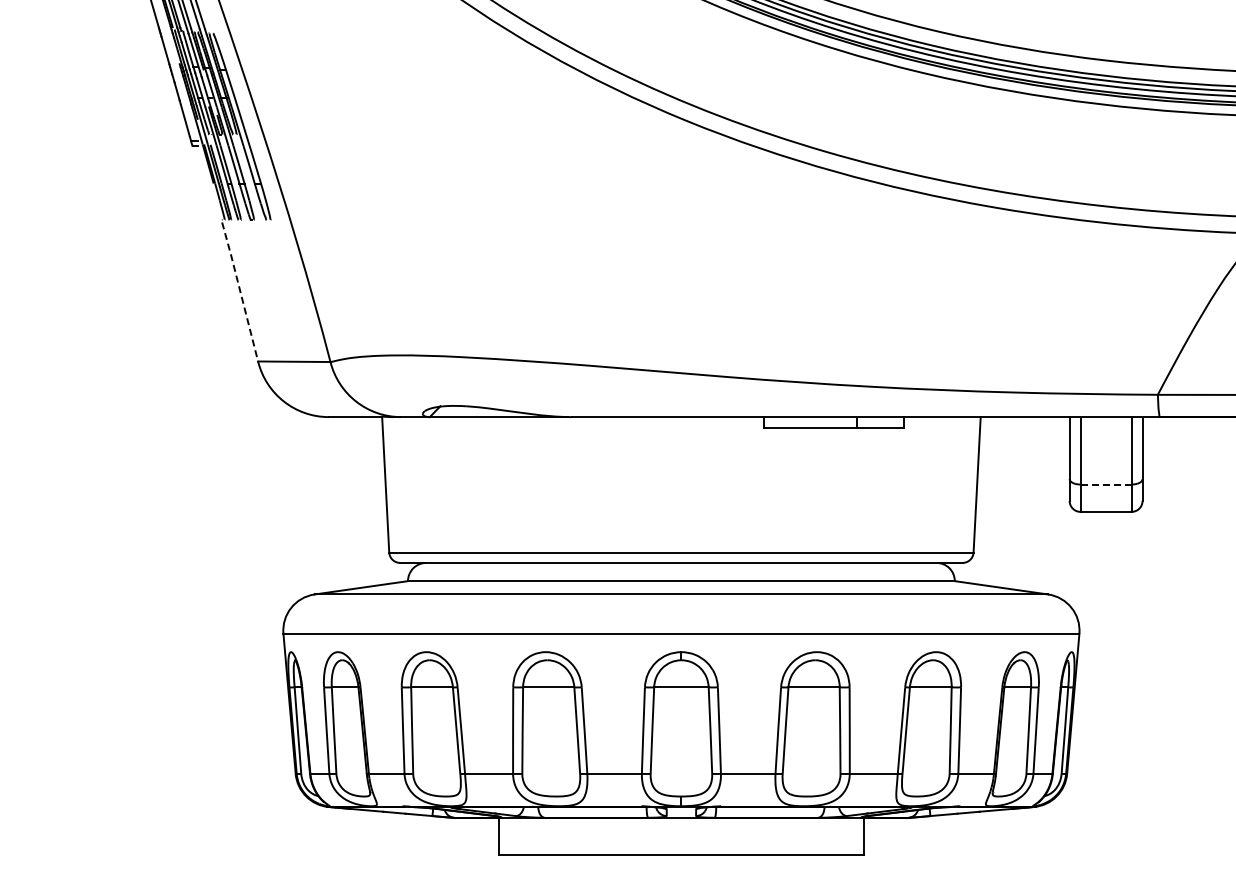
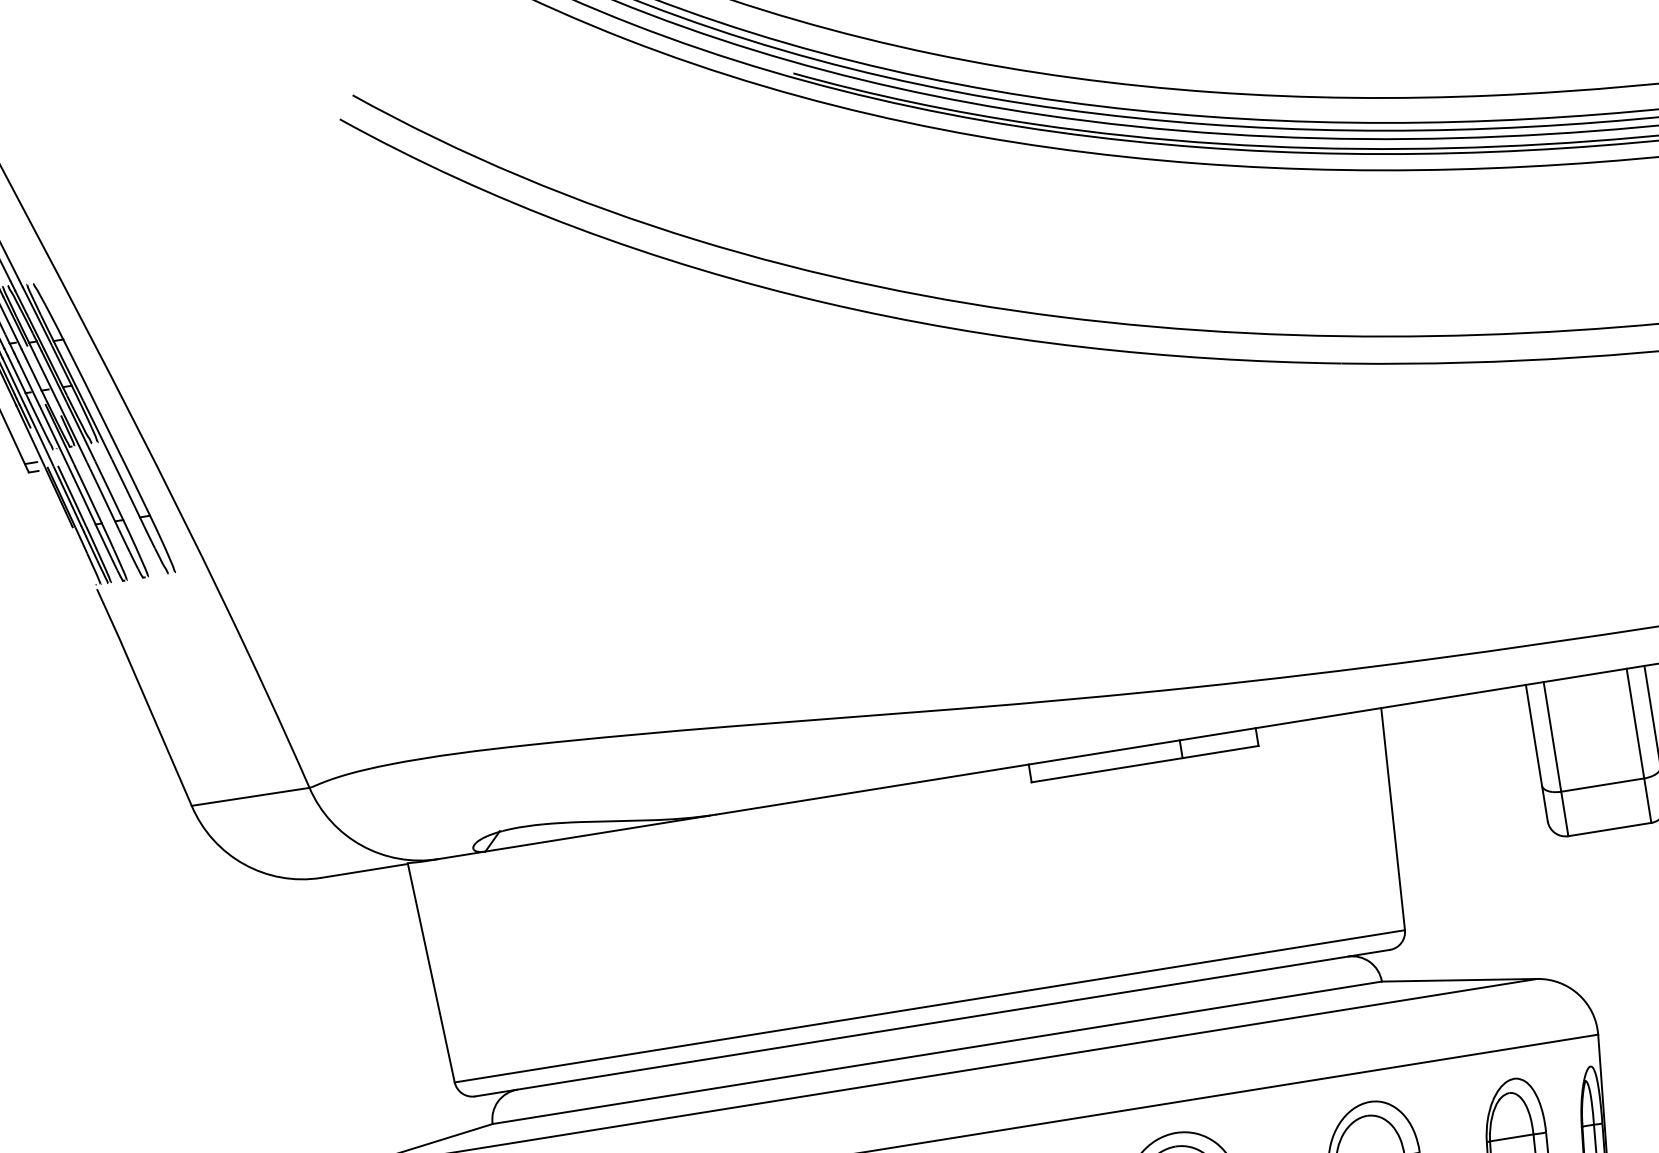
line: (240, 291) -> (144, 696), dashed -> solid
line: (1106, 484) -> (1603, 784), dashed -> solid

